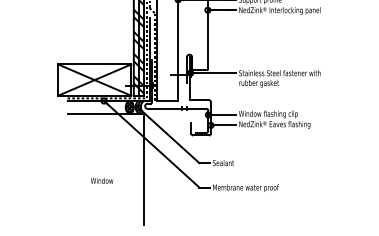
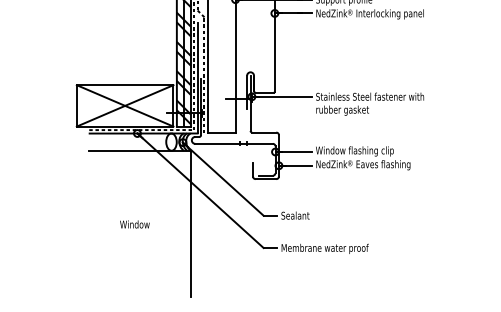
hatch: (129, 106) -> (171, 140), removed
text: (102, 180) -> (135, 224), moved

